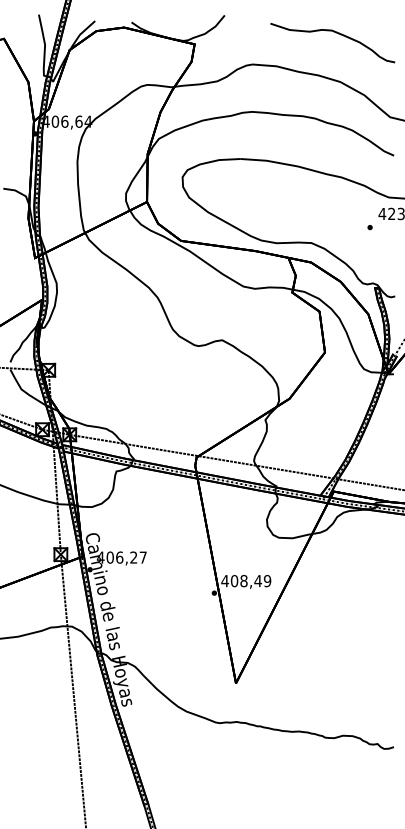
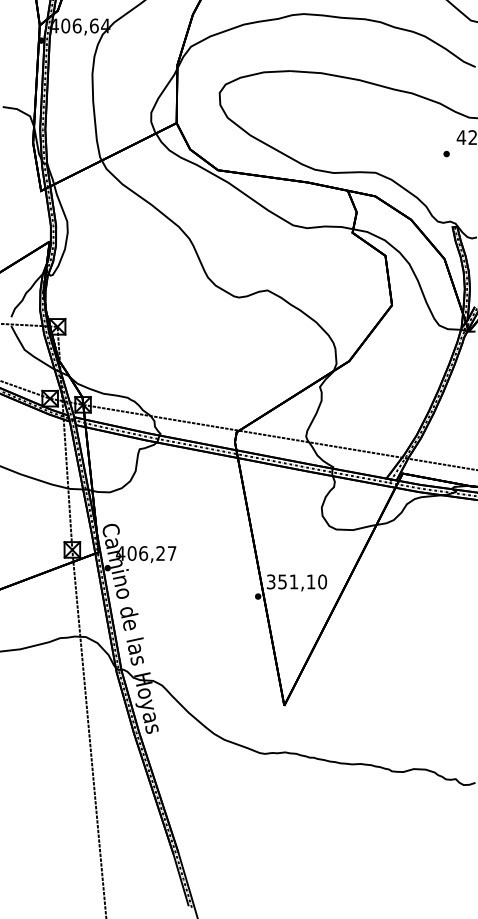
text: (246, 580) -> (297, 581), 408,49 -> 351,10

